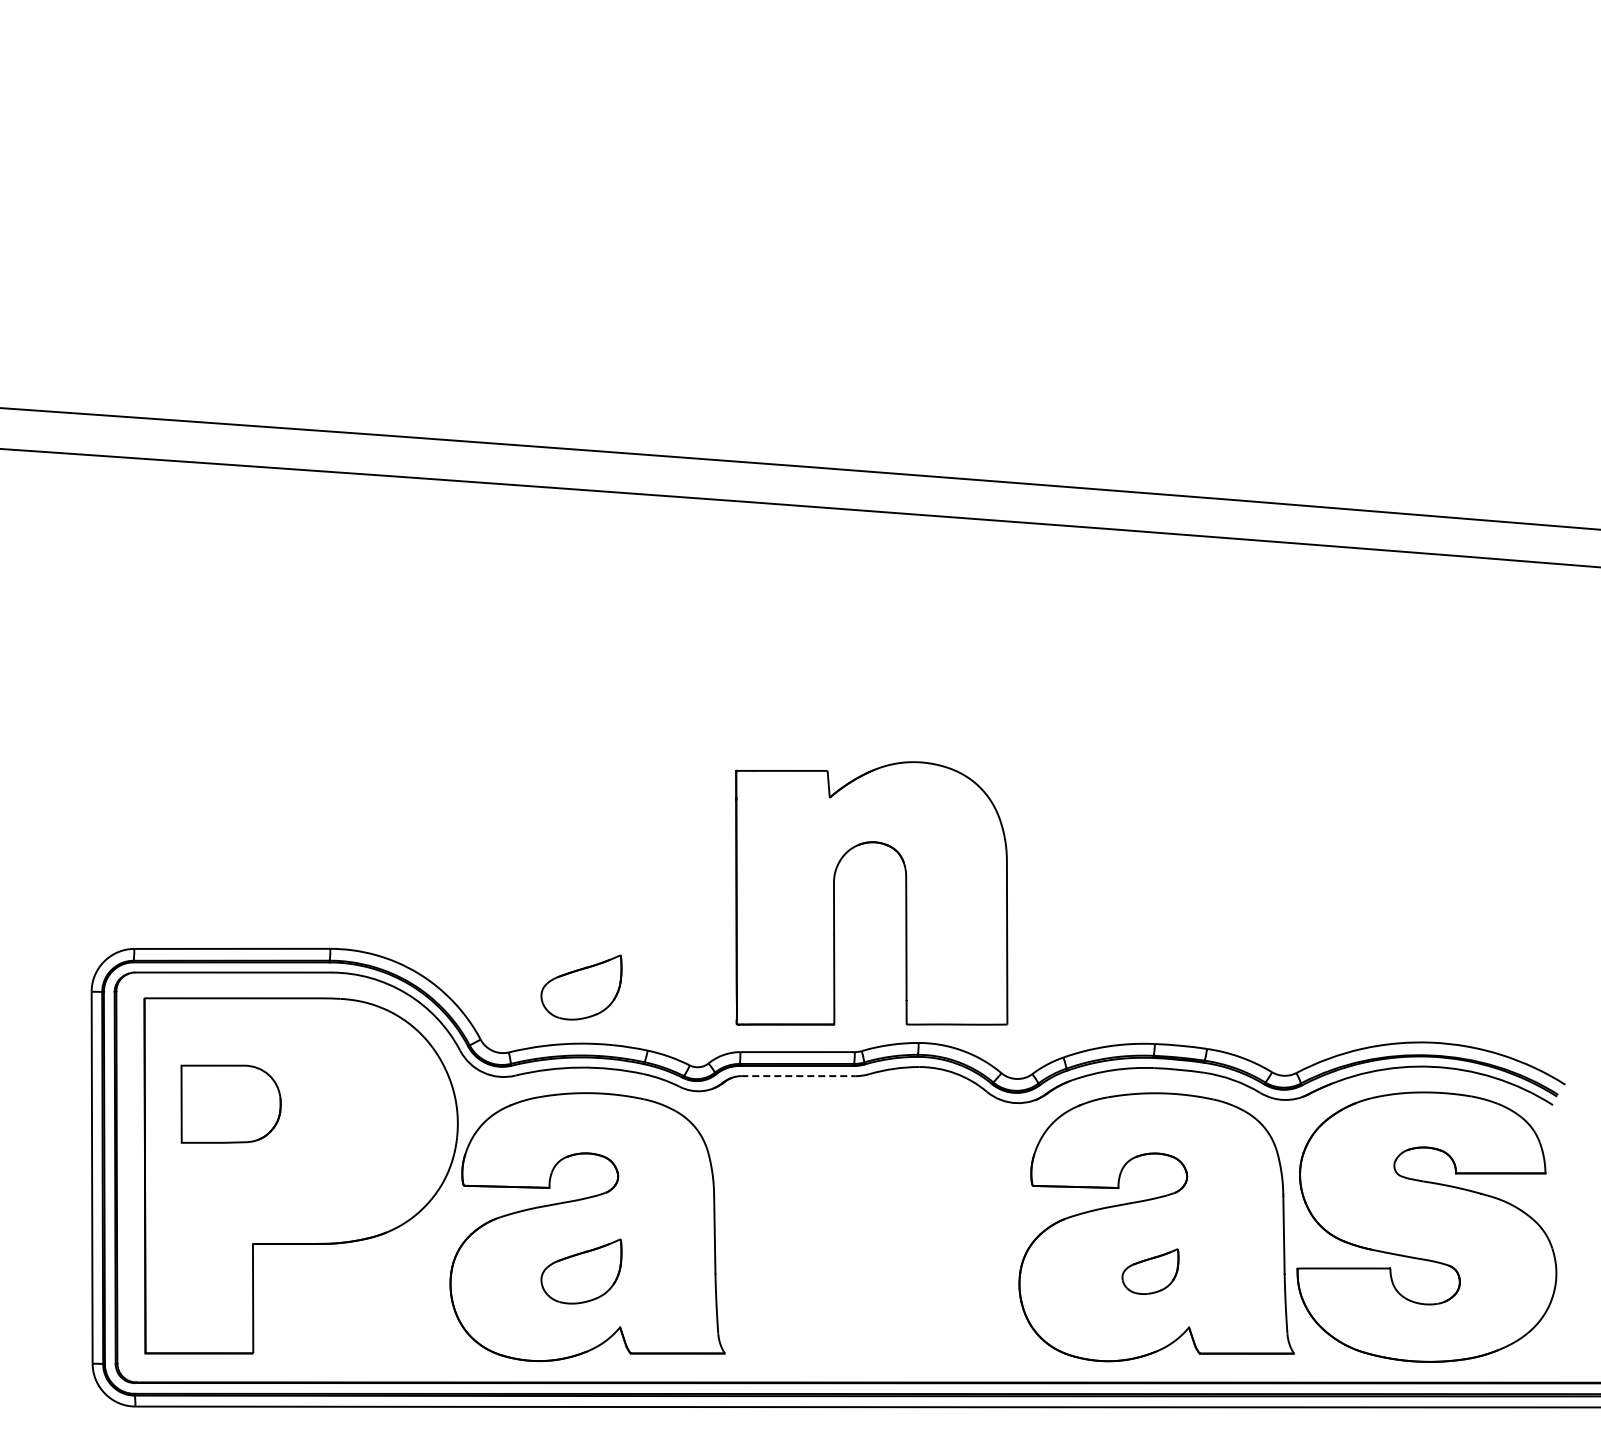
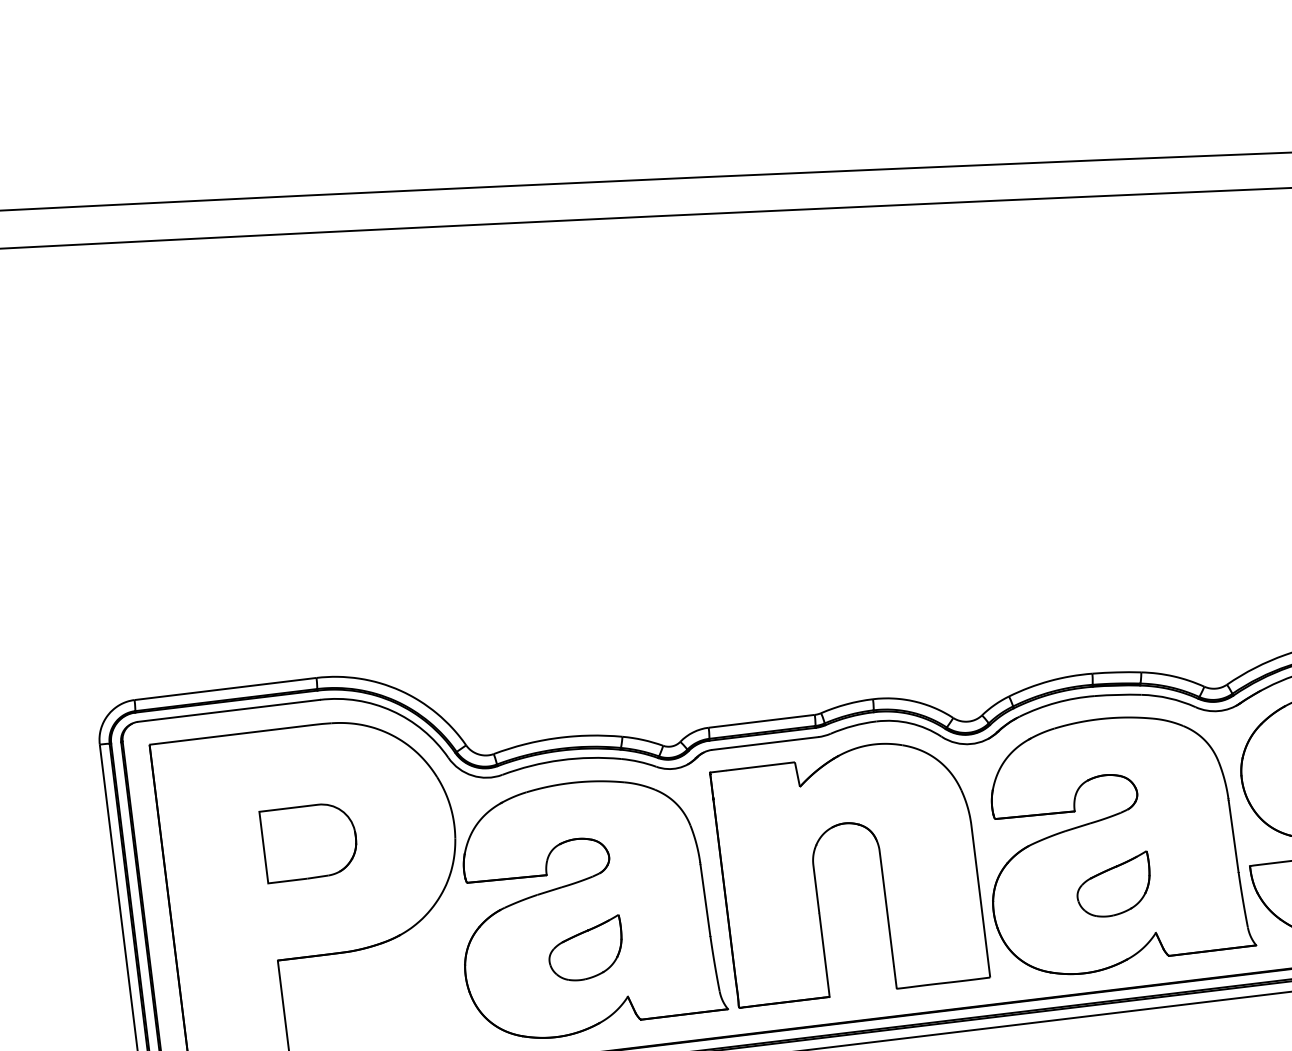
part: (905, 893) -> (880, 867), moved
part: (581, 987) -> (553, 685), removed
line: (798, 1076) -> (765, 743), dashed -> solid
part: (230, 1103) -> (309, 841), moved
part: (1150, 1271) -> (1113, 885), size x1.43

